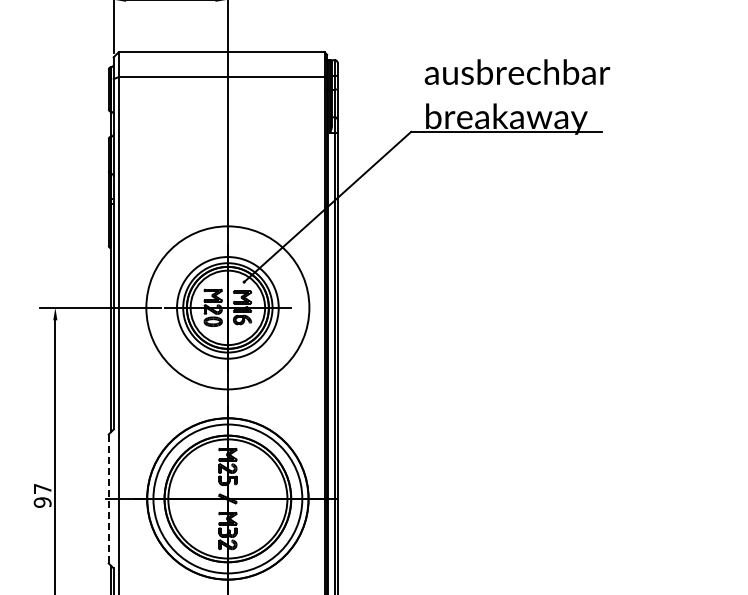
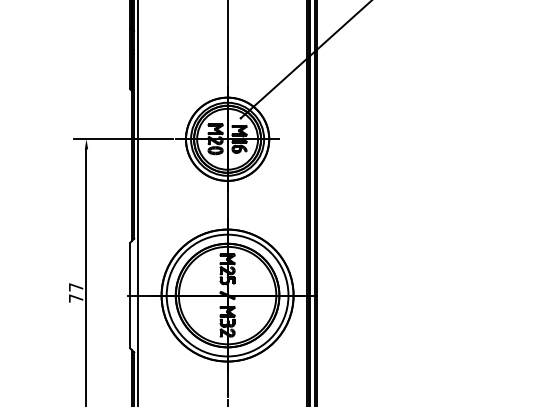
circle: (227, 307) -> (227, 138), size x0.62
line: (108, 498) -> (129, 295), dashed -> solid
text: (42, 502) -> (75, 298), 97 -> 77

